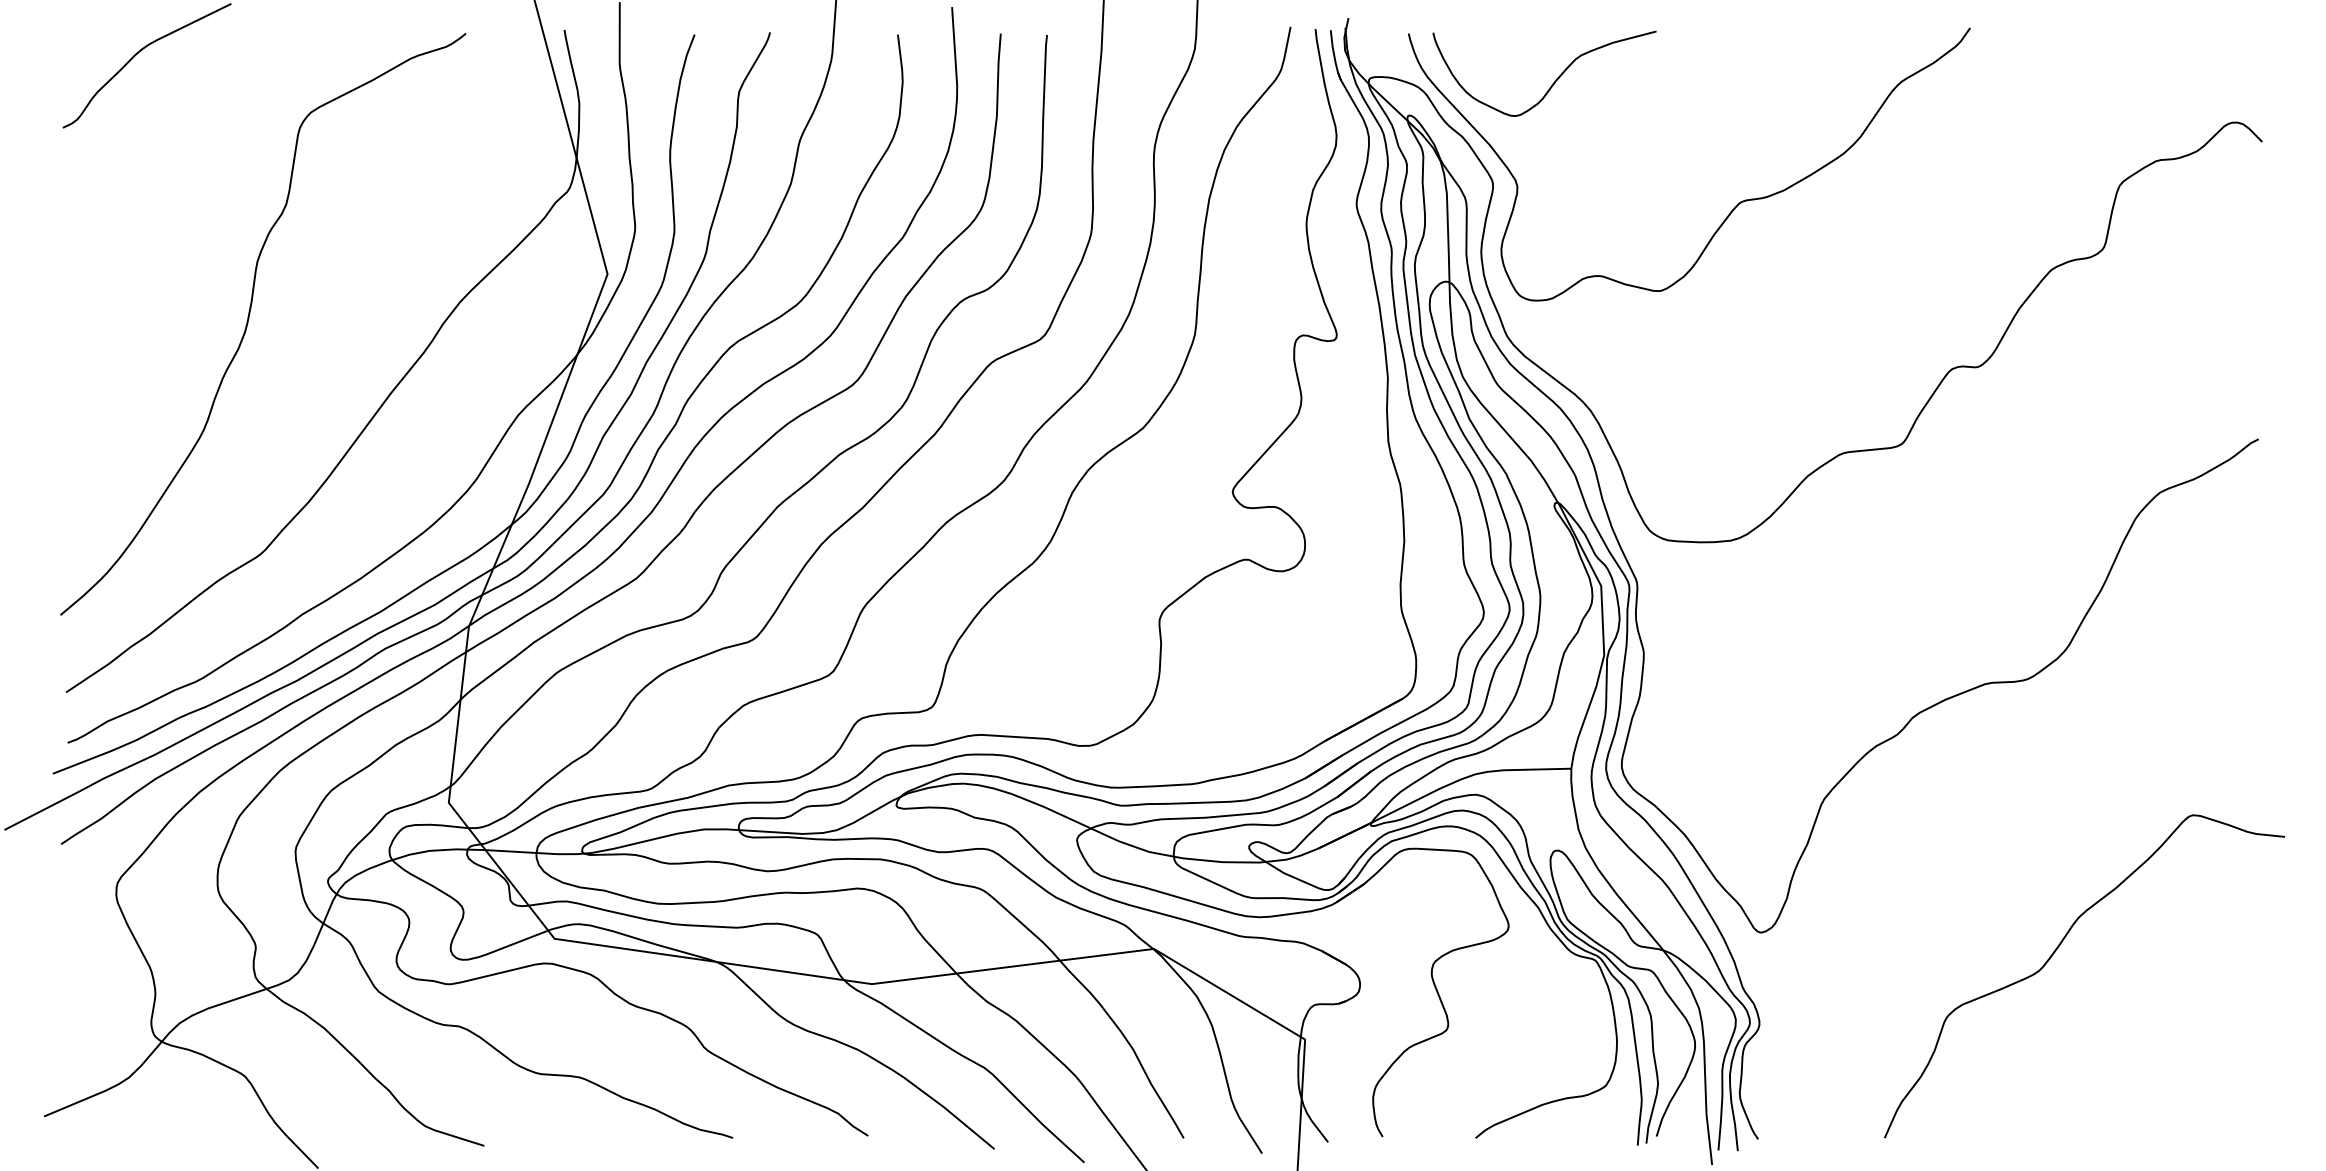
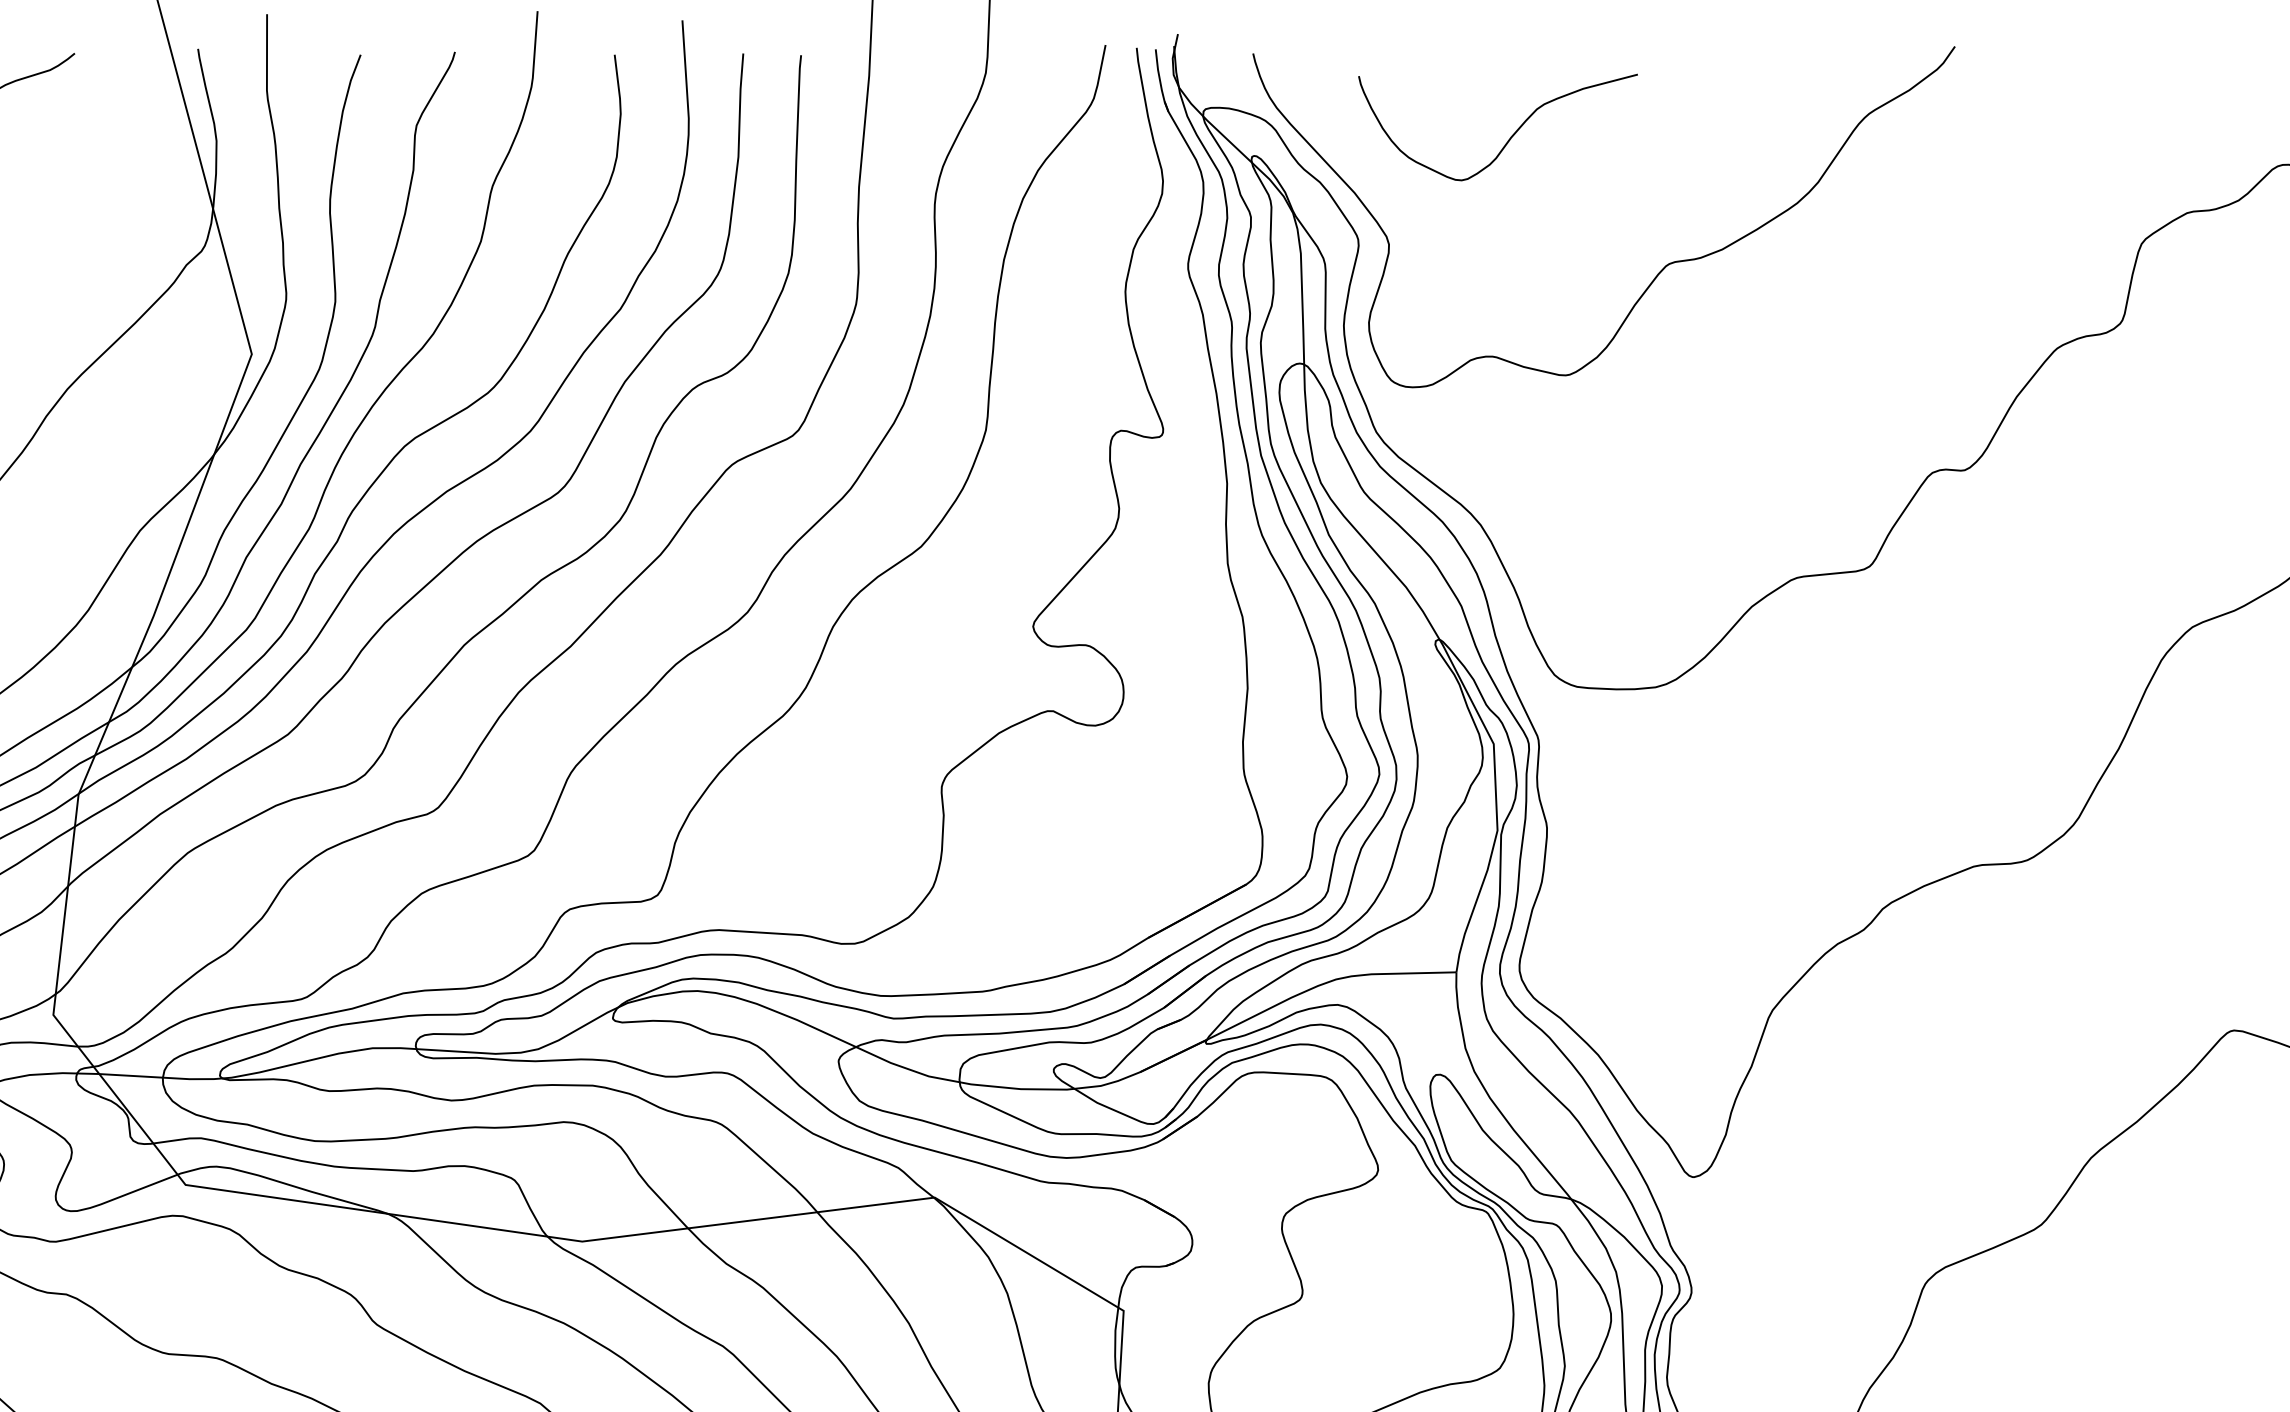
curve: (1555, 79) -> (1511, 134), moved

